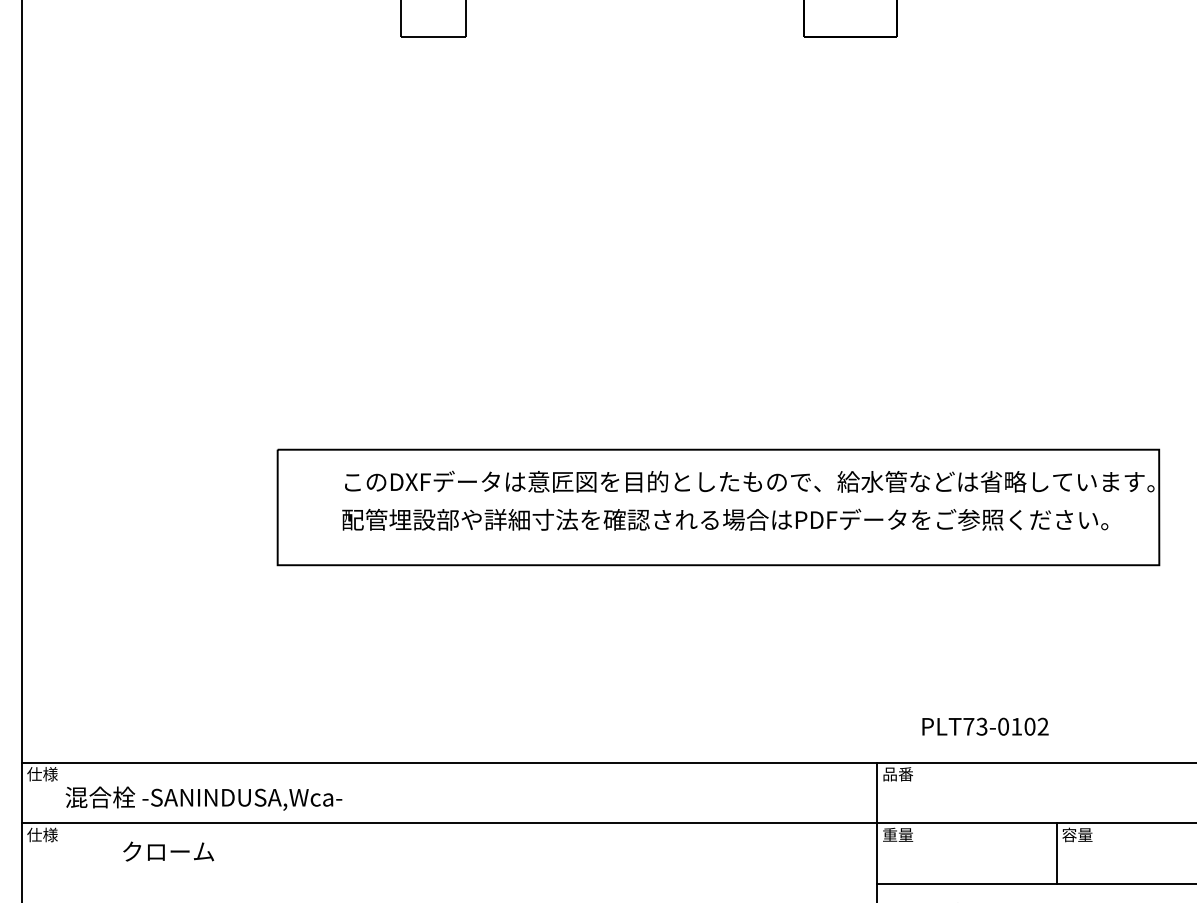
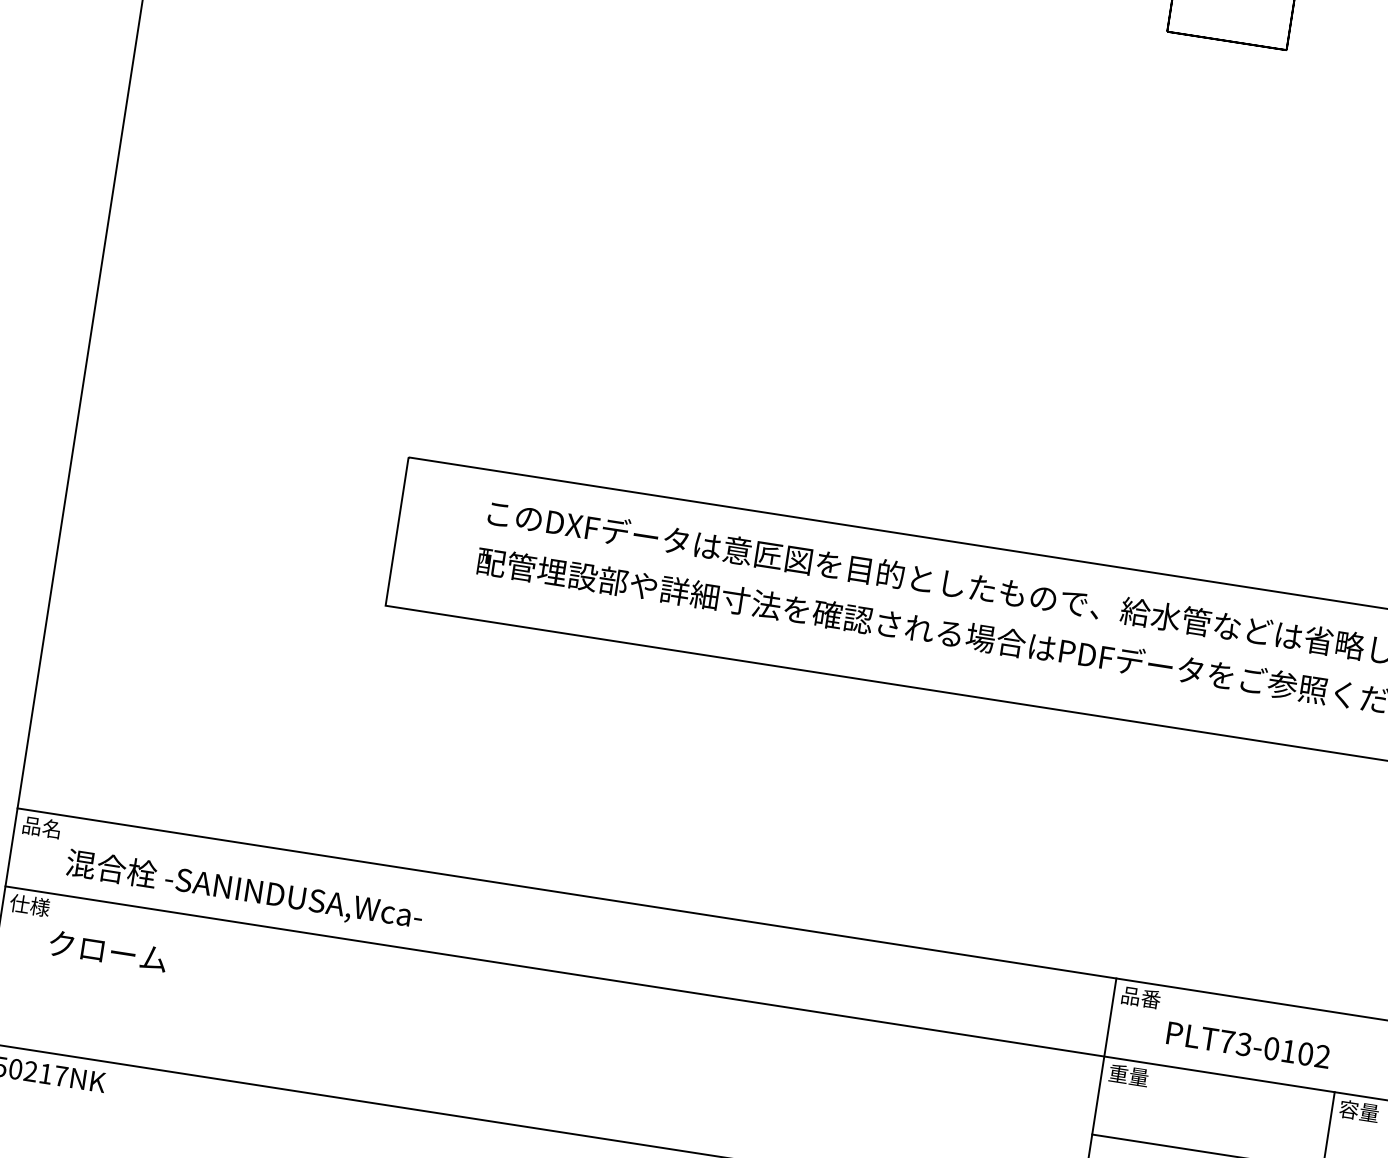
text: (985, 726) -> (1248, 1044), moved
text: (42, 774) -> (41, 827), 仕様 -> 品名
text: (168, 851) -> (108, 951), moved

